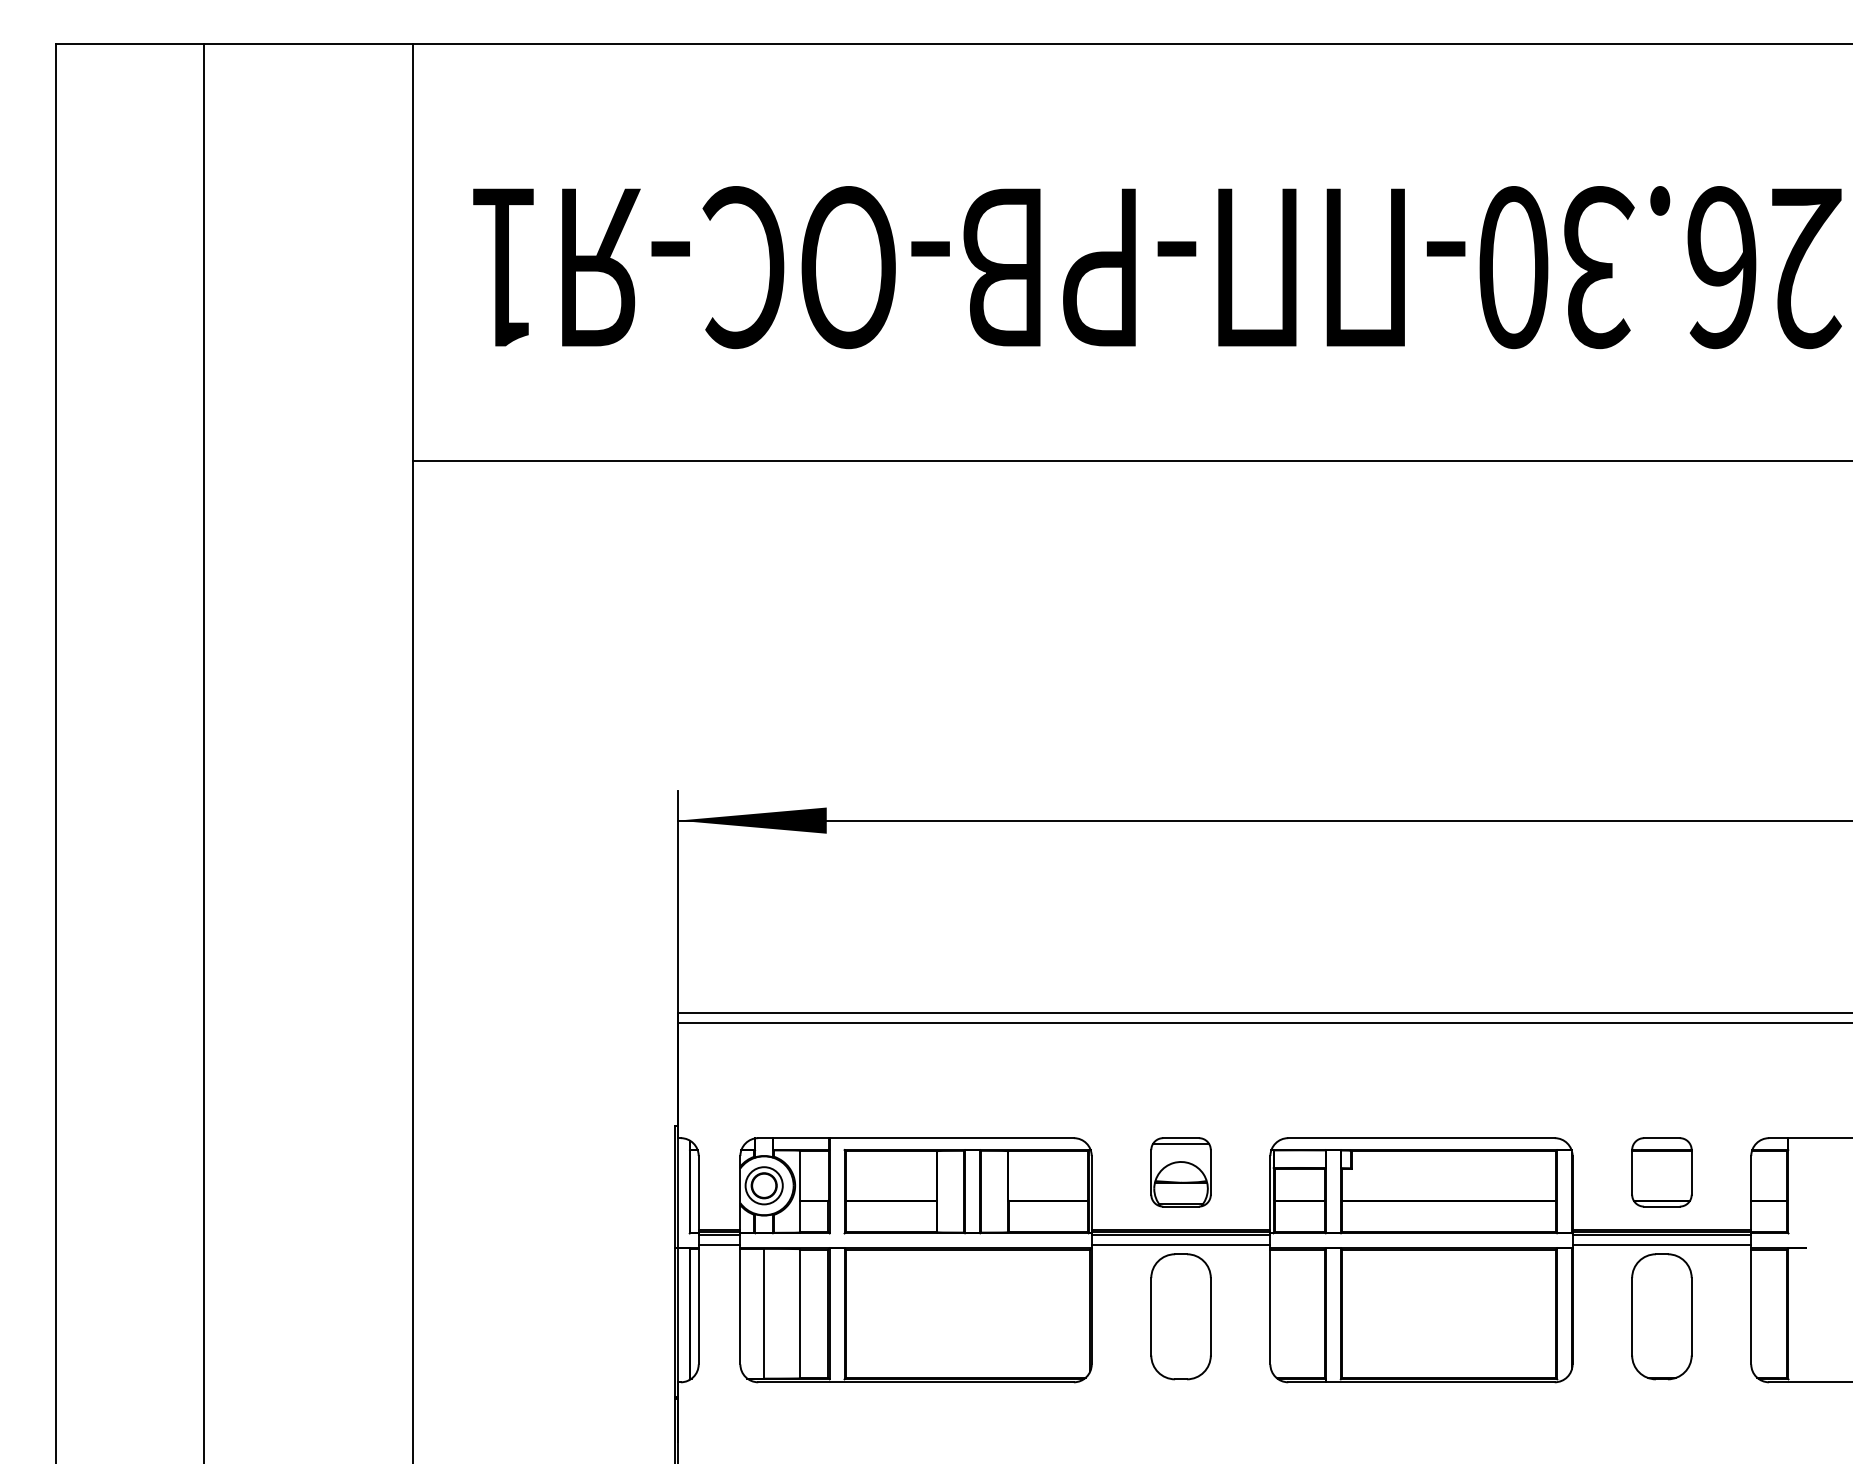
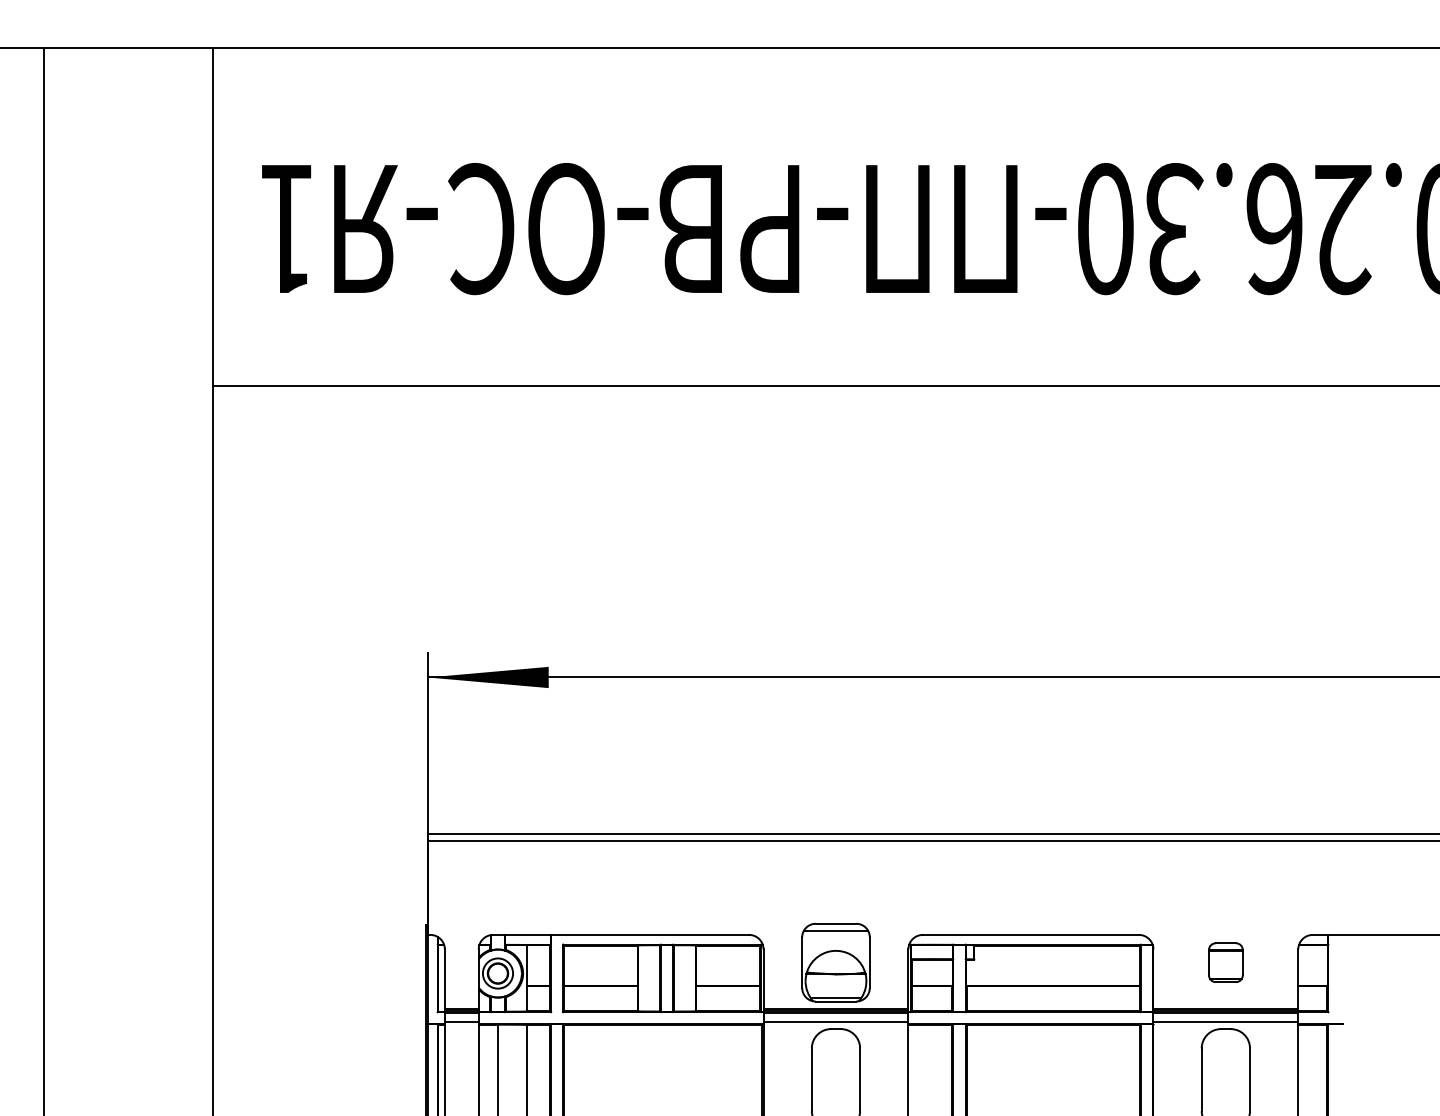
part: (1180, 1172) -> (835, 962), size x1.4
part: (1661, 1172) -> (1225, 962), size x0.7

